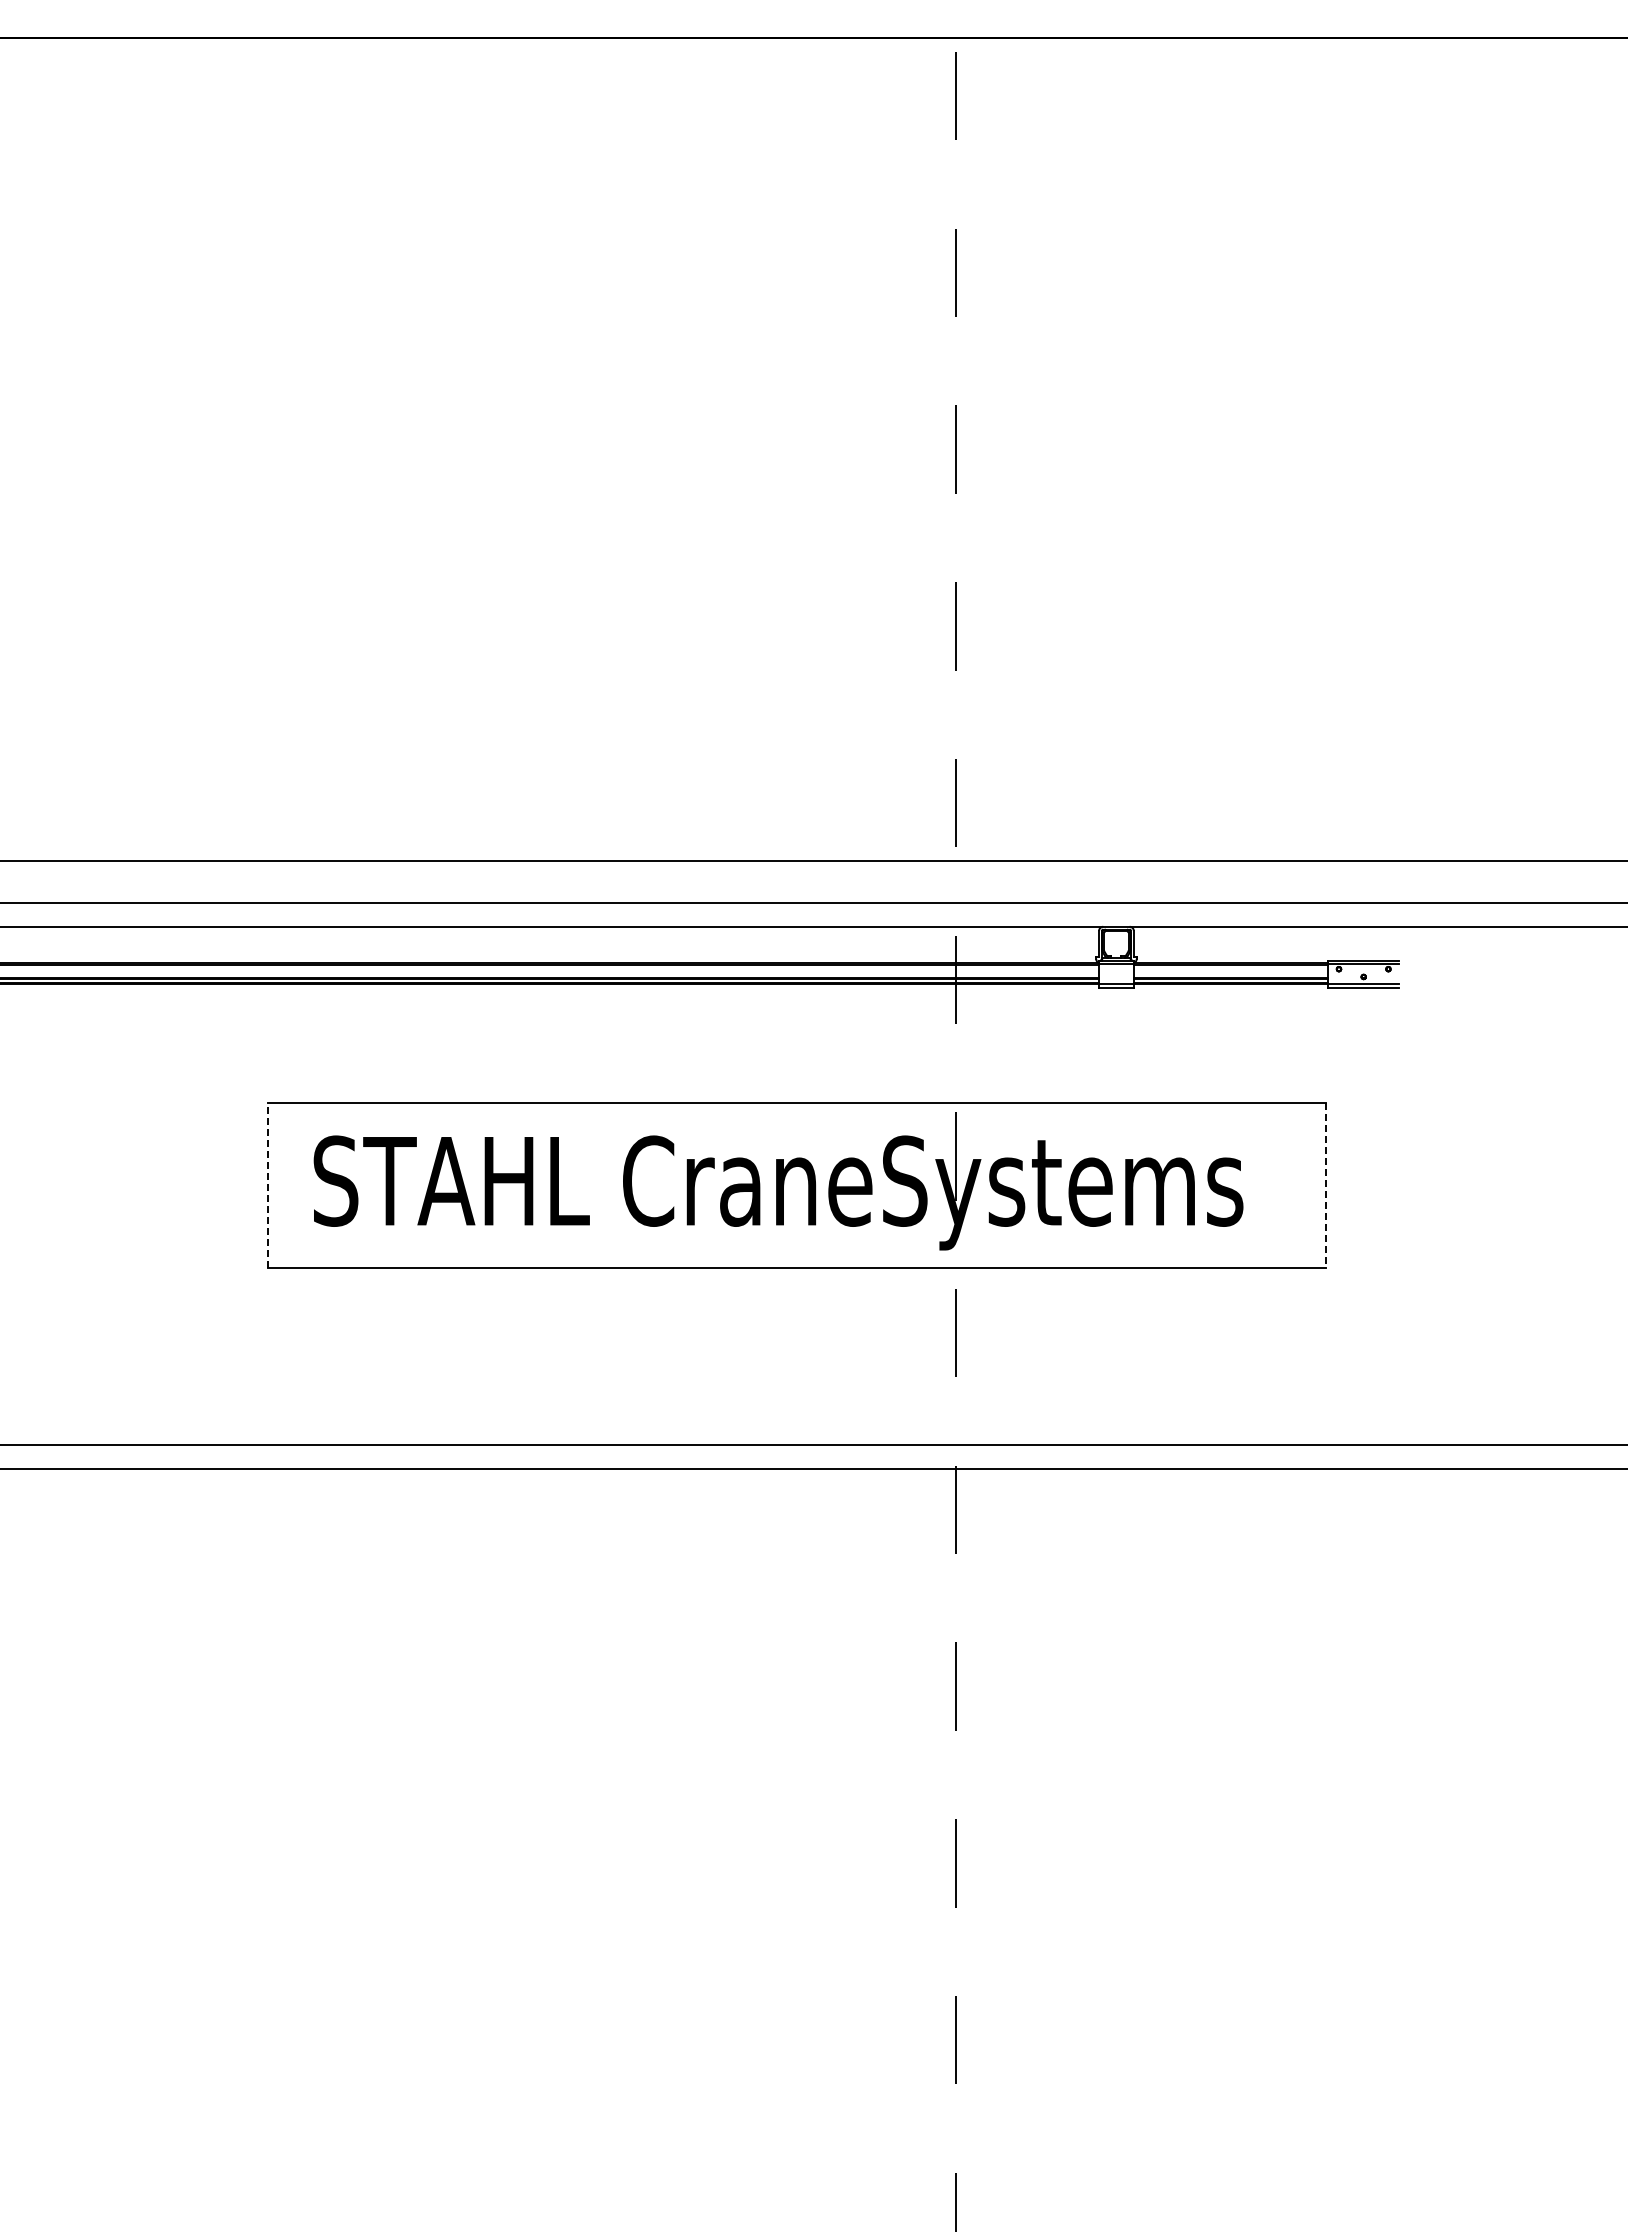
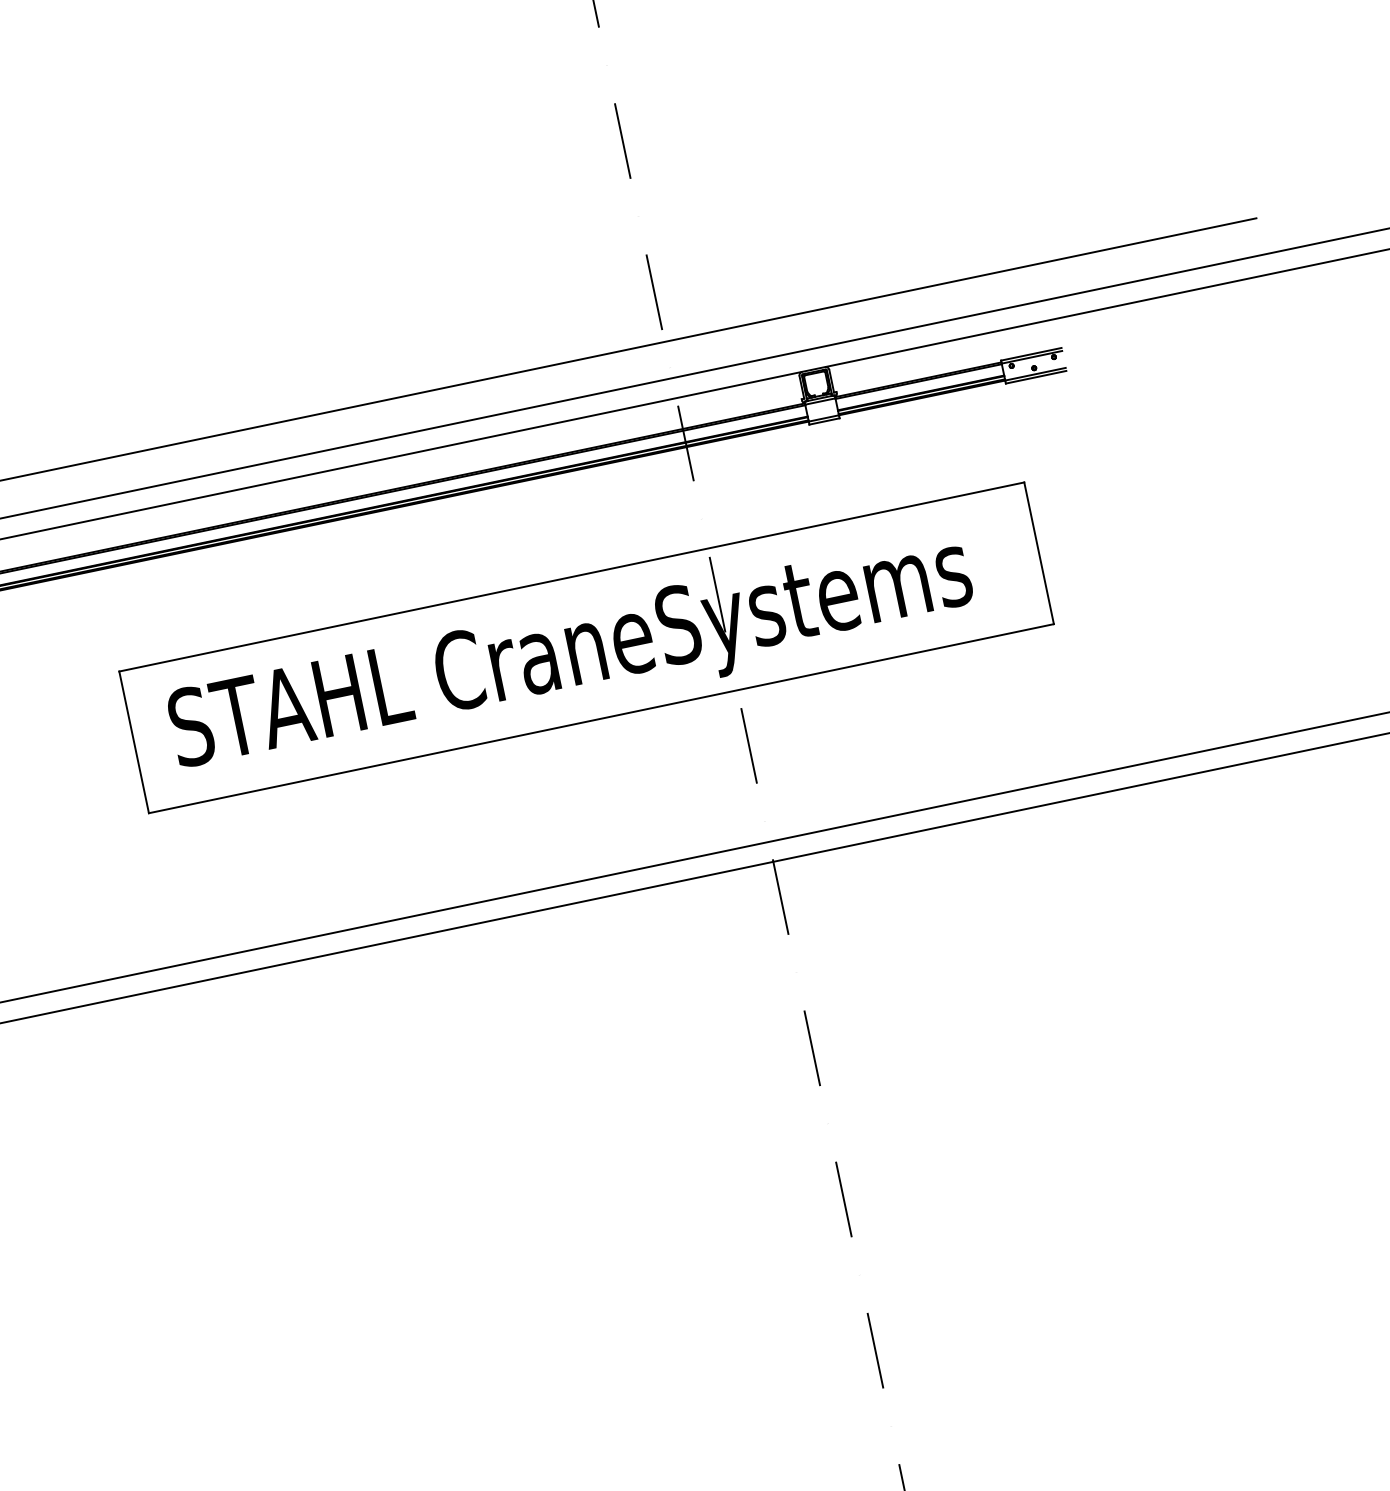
line: (268, 1185) -> (134, 742), dashed -> solid
line: (1325, 1185) -> (1038, 553), dashed -> solid

